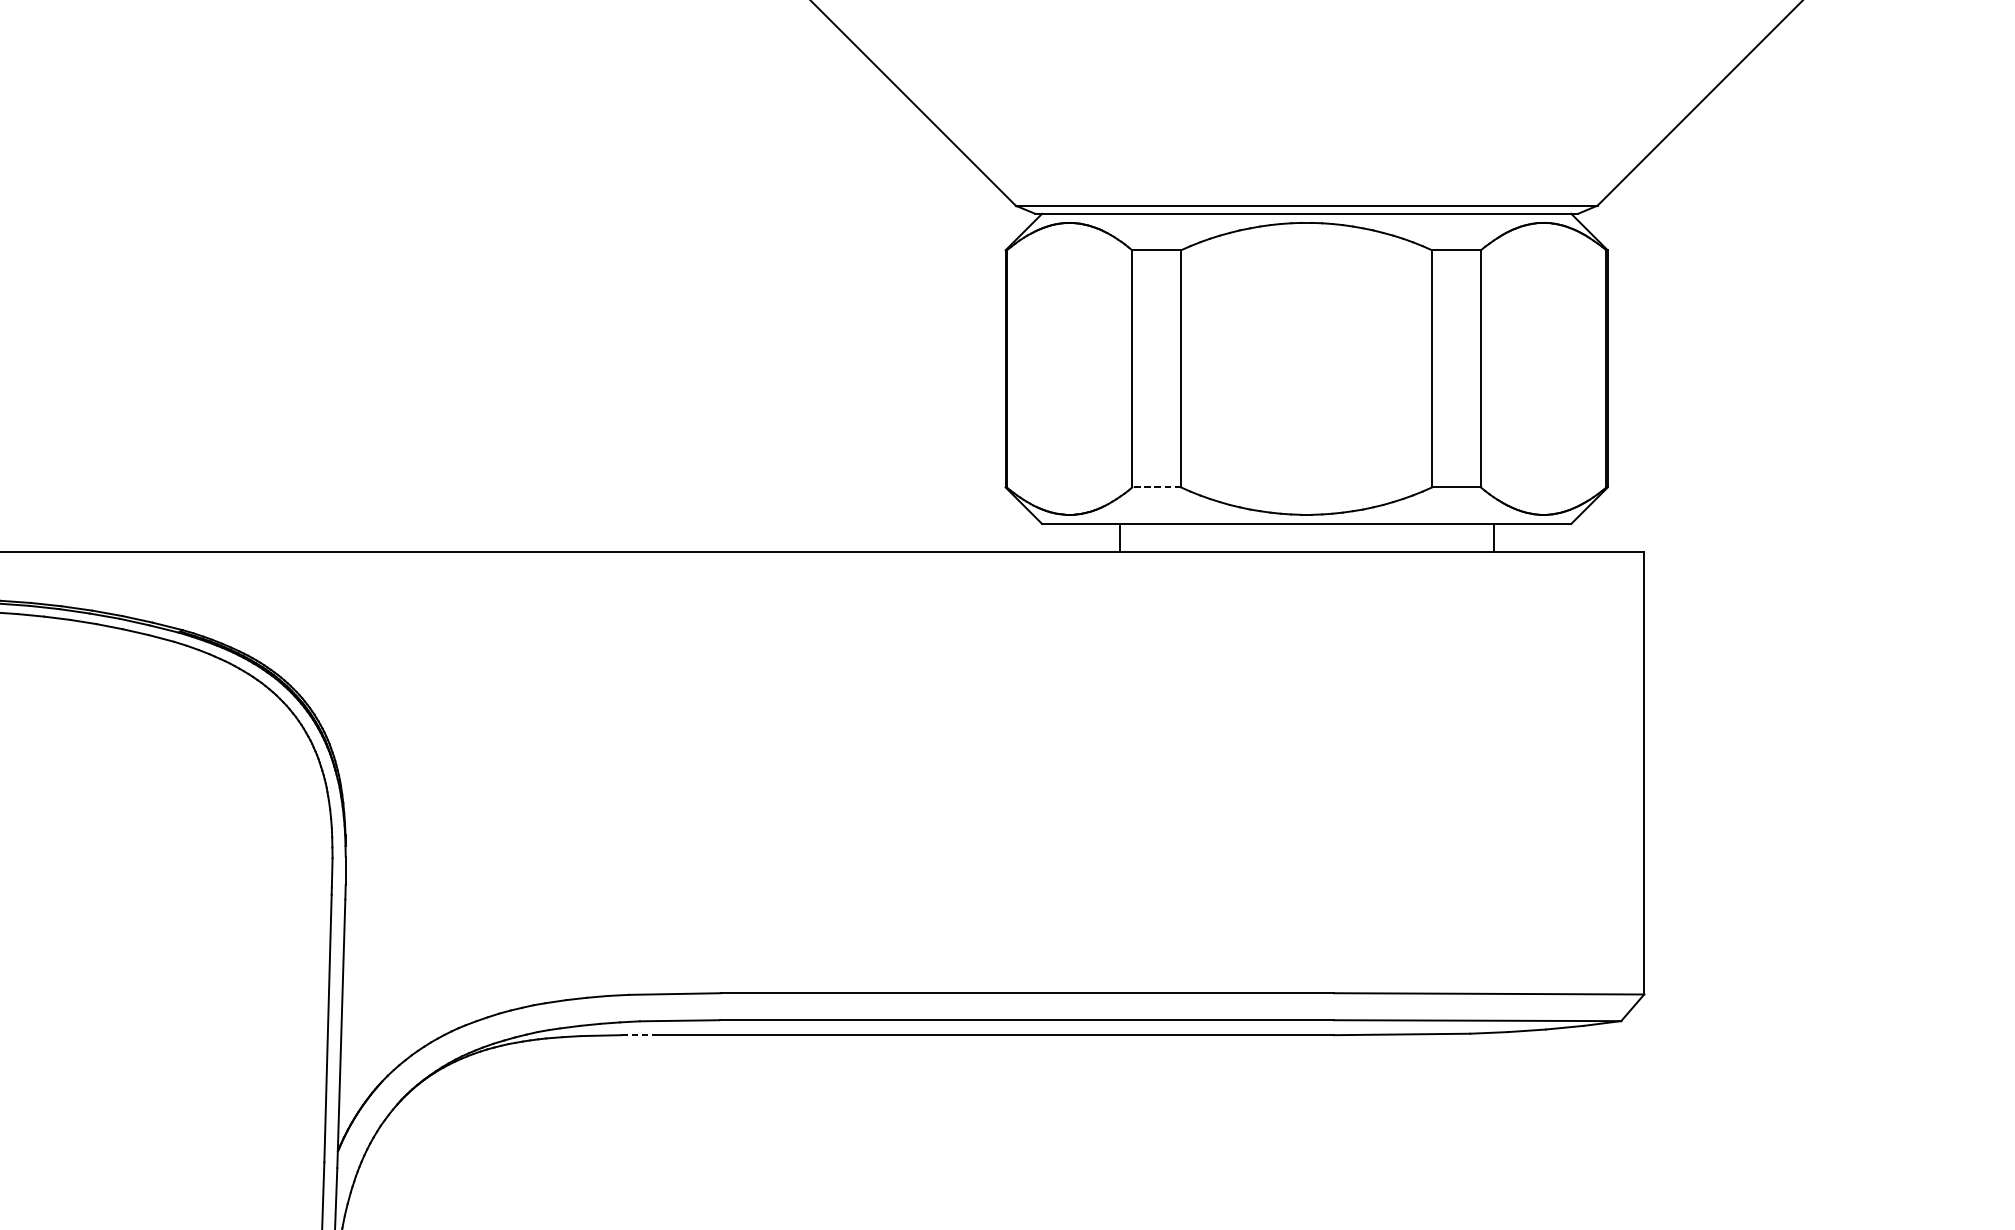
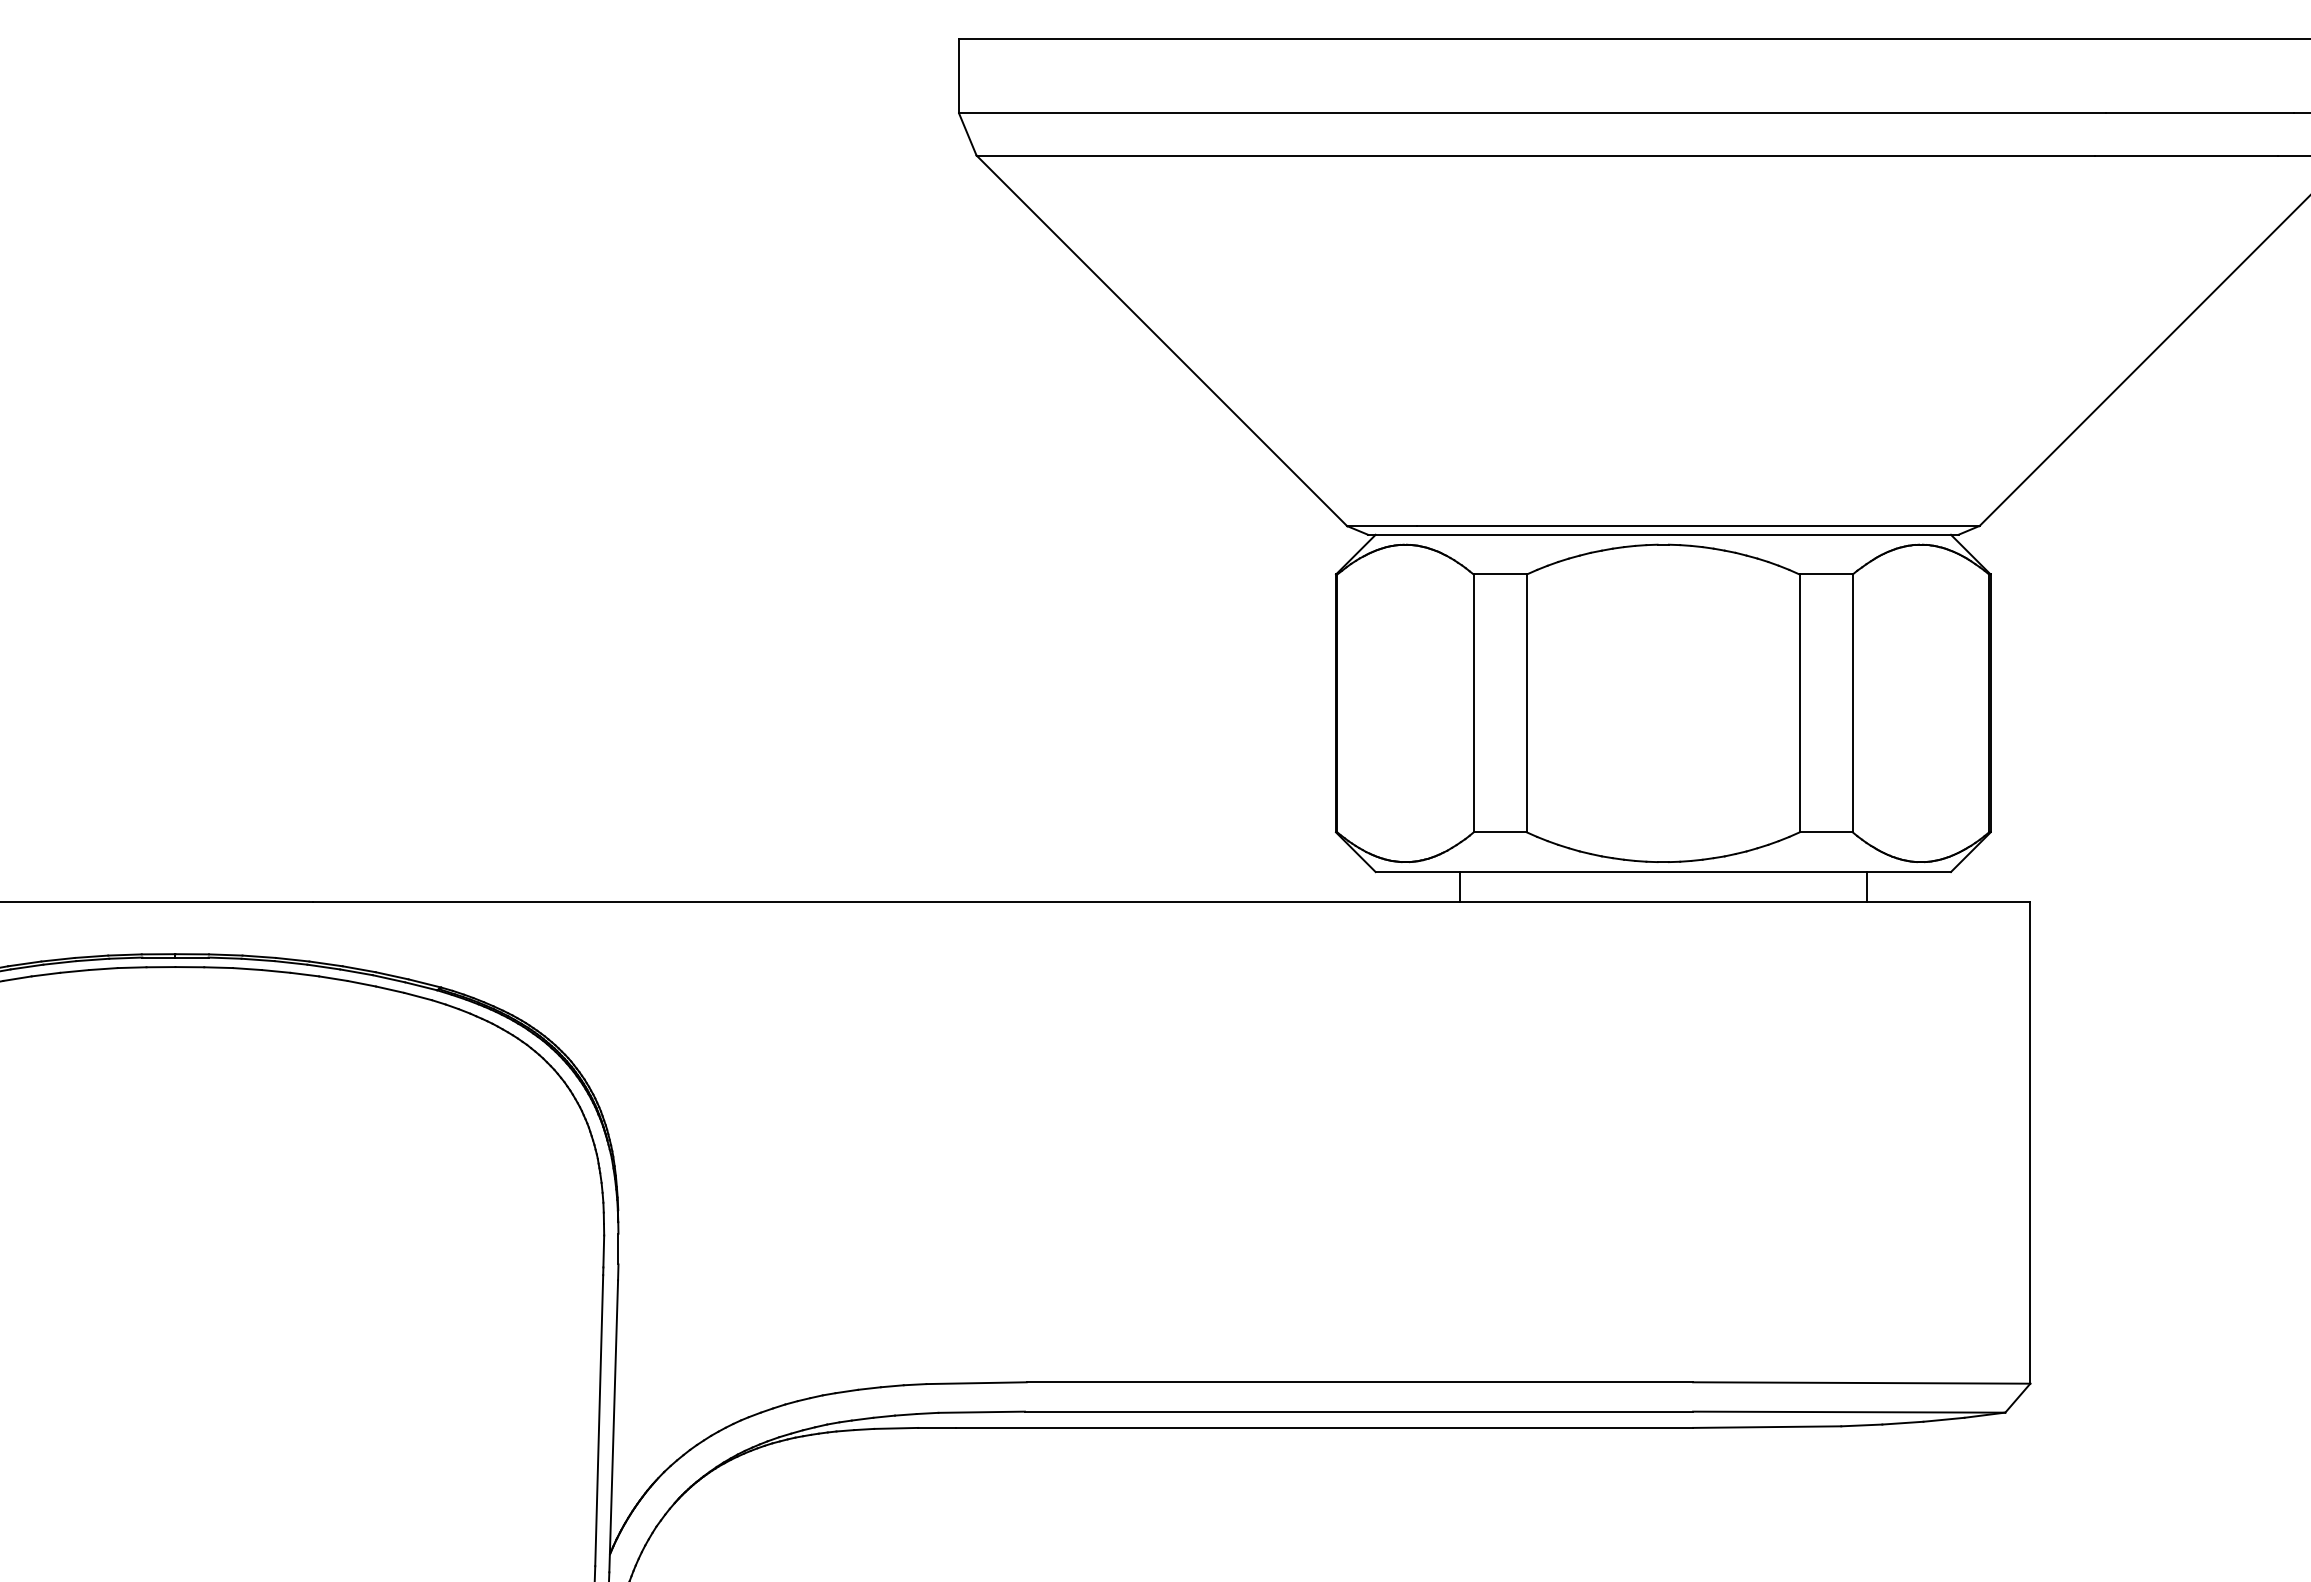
line: (1156, 487) -> (1500, 832), dashed -> solid
line: (639, 1034) -> (937, 1427), dashed -> solid

